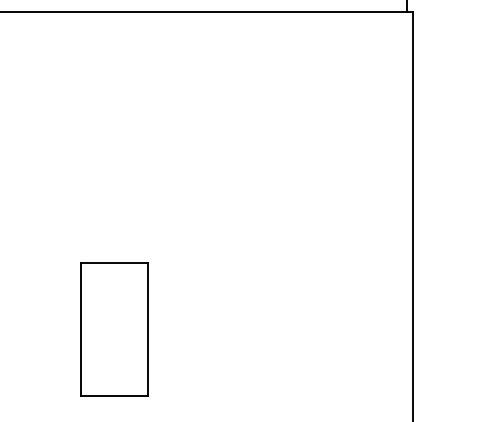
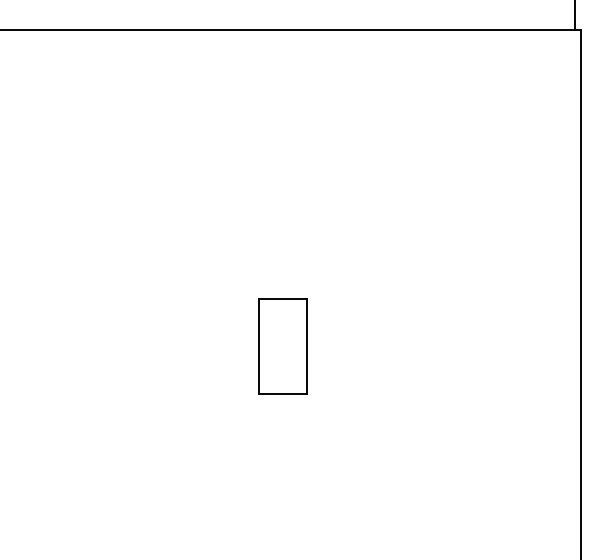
part: (114, 329) -> (282, 346), size x0.71

